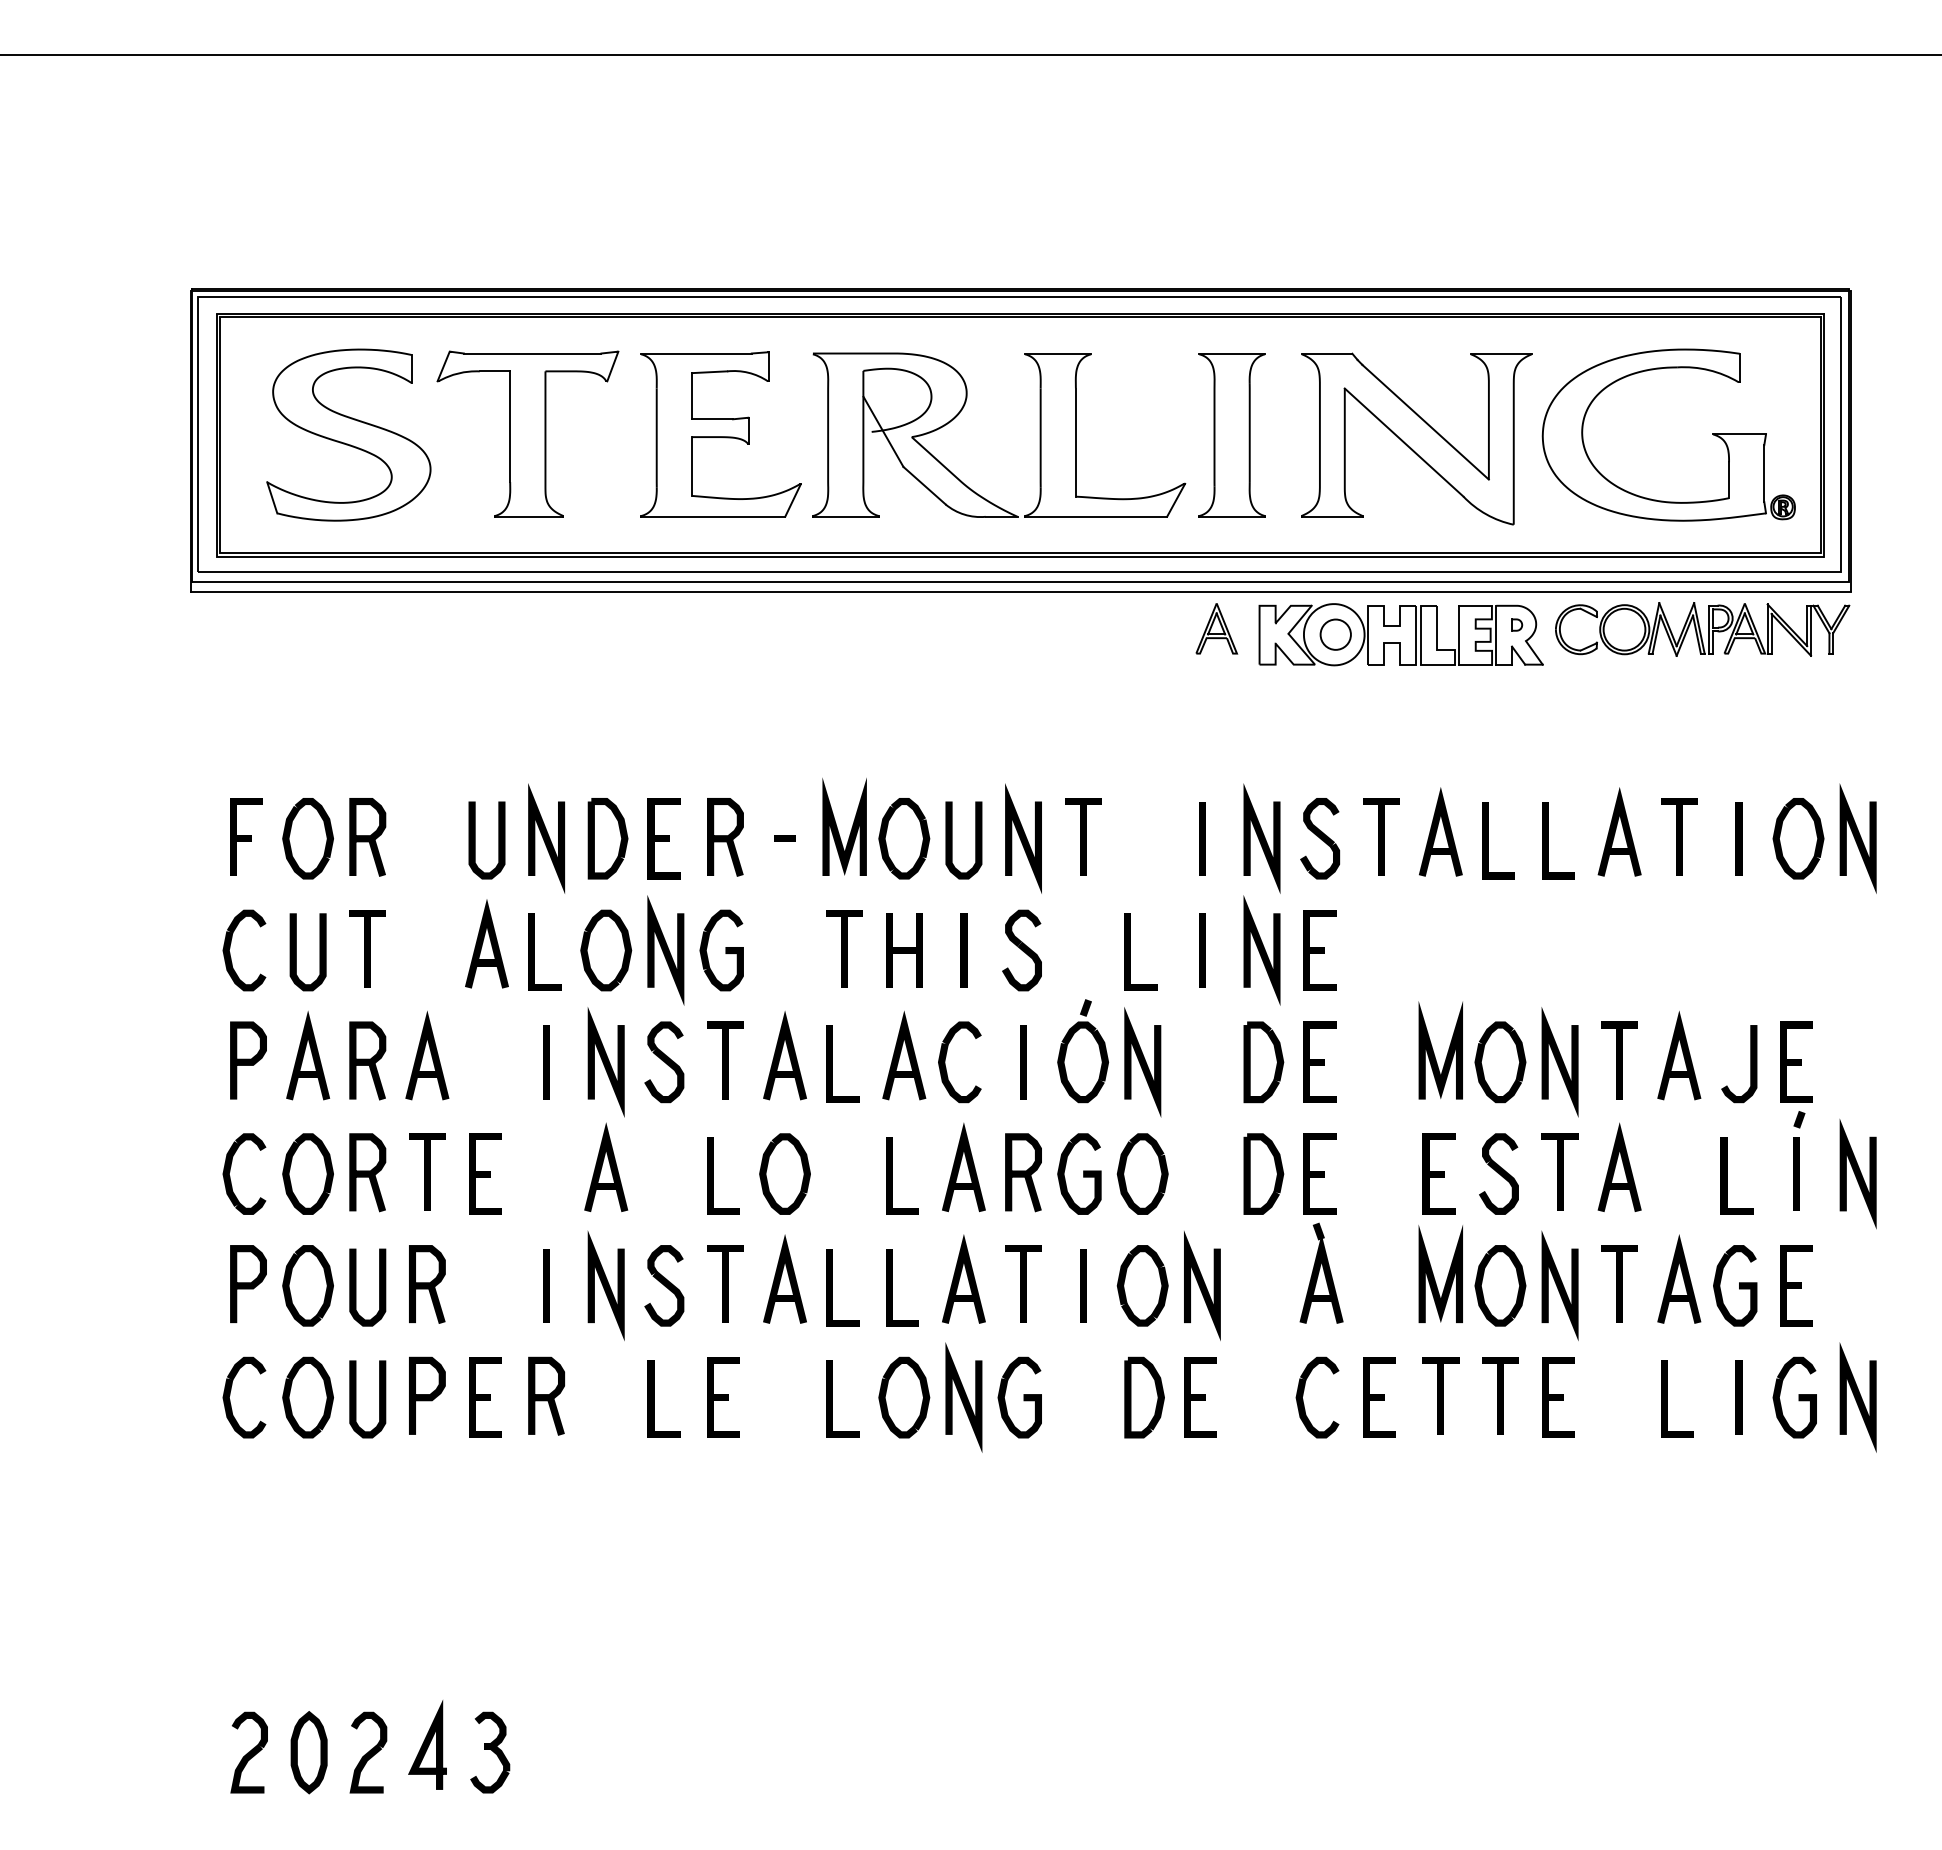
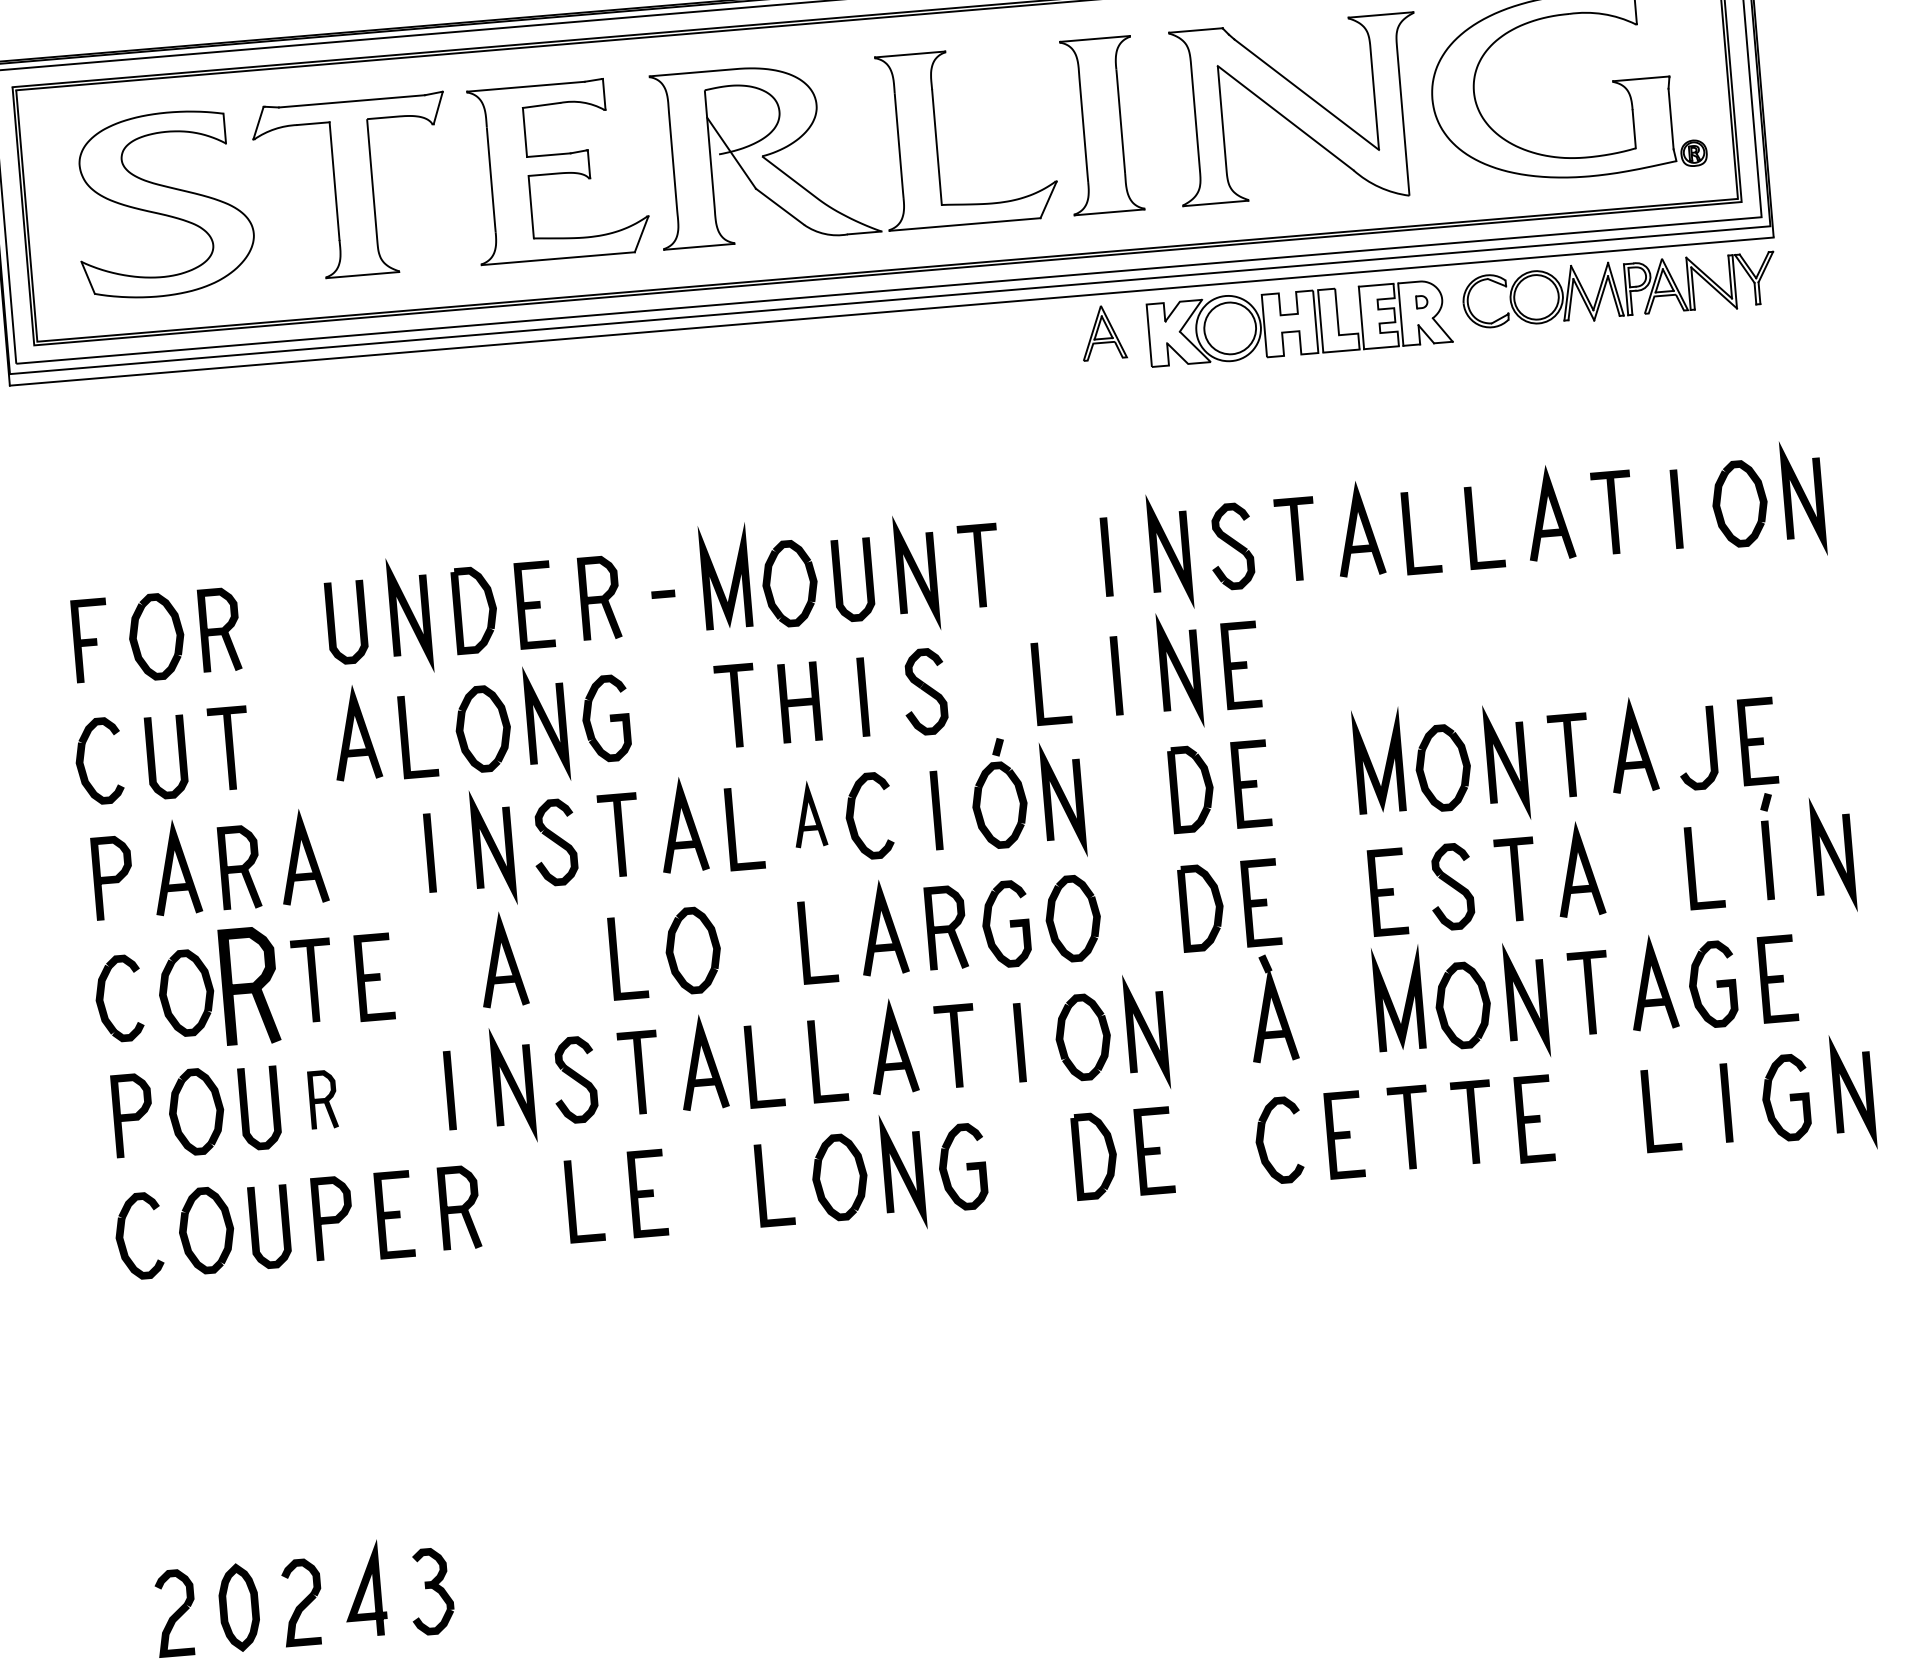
circle: (1335, 634) -> (1229, 328), size x1.6
part: (904, 1055) -> (809, 813), size x0.7
part: (367, 1172) -> (249, 986), size x1.4
part: (427, 1284) -> (323, 1099), size x0.7

